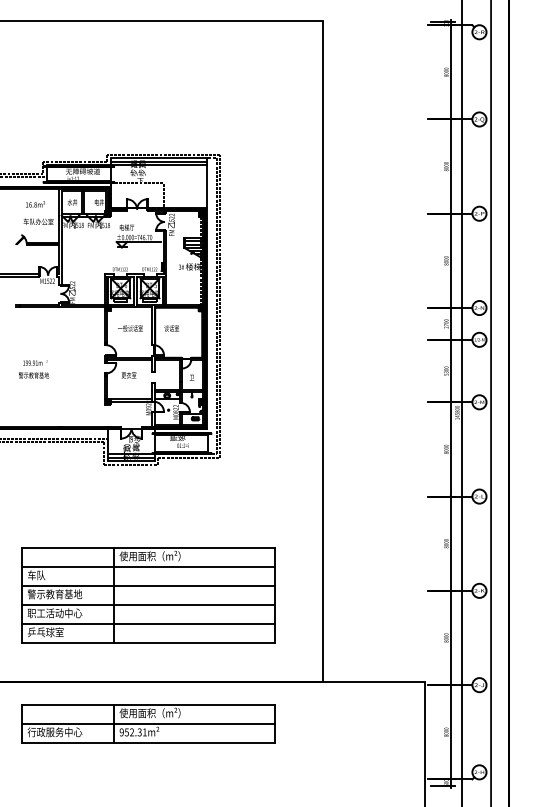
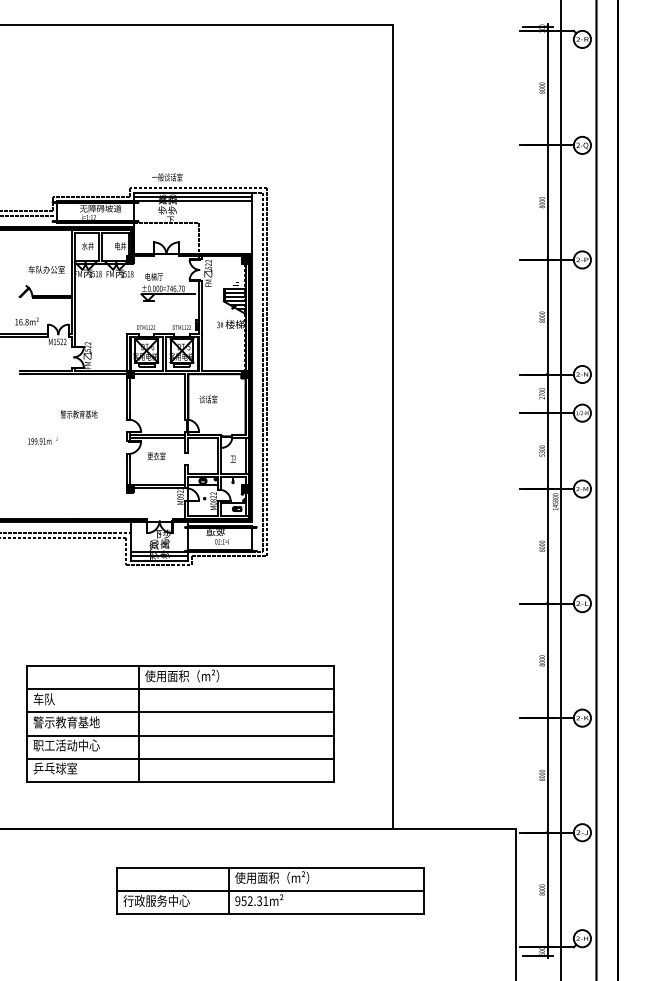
text: (35, 204) -> (26, 321), moved
text: (130, 328) -> (167, 177), moved
text: (33, 375) -> (78, 414), moved
part: (148, 723) -> (270, 890), moved

